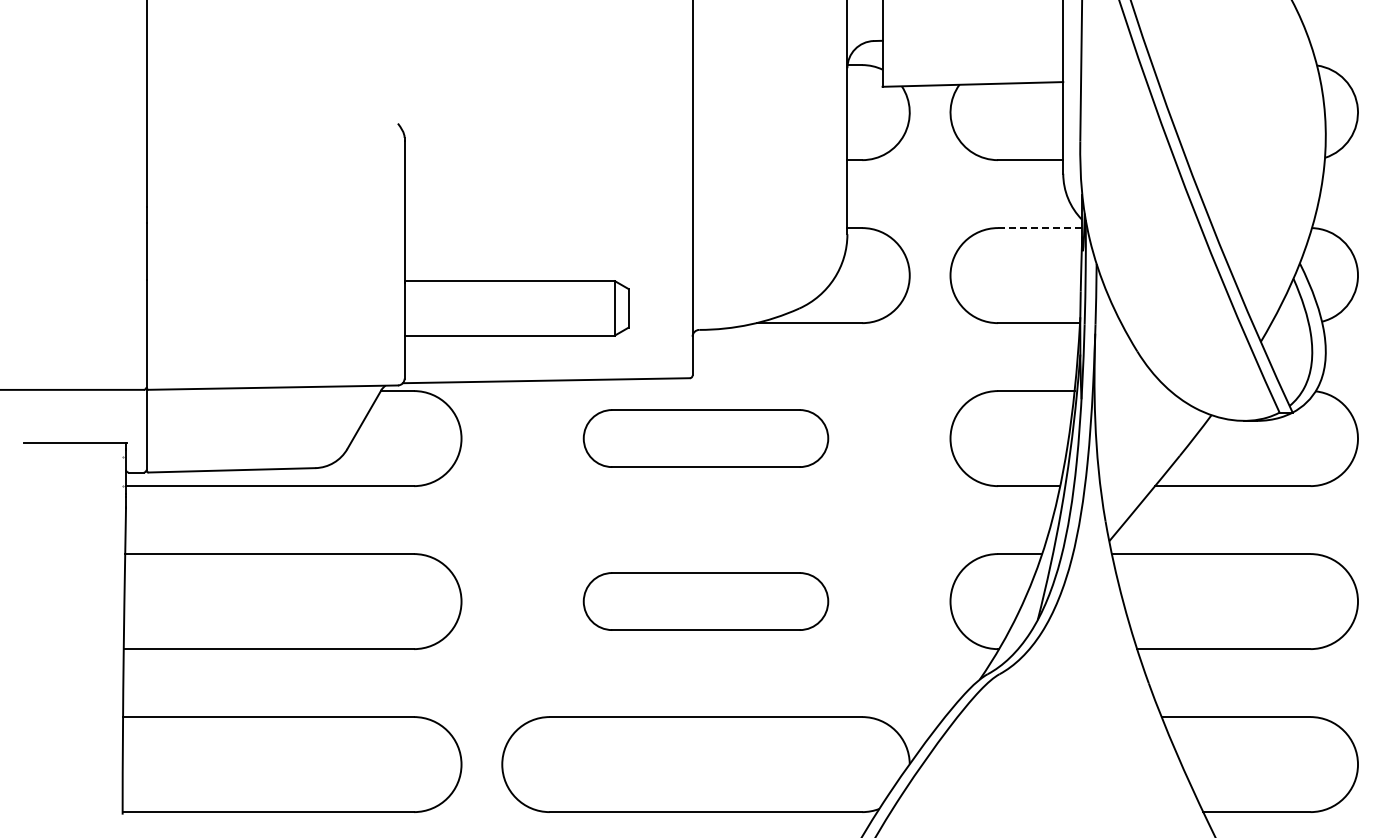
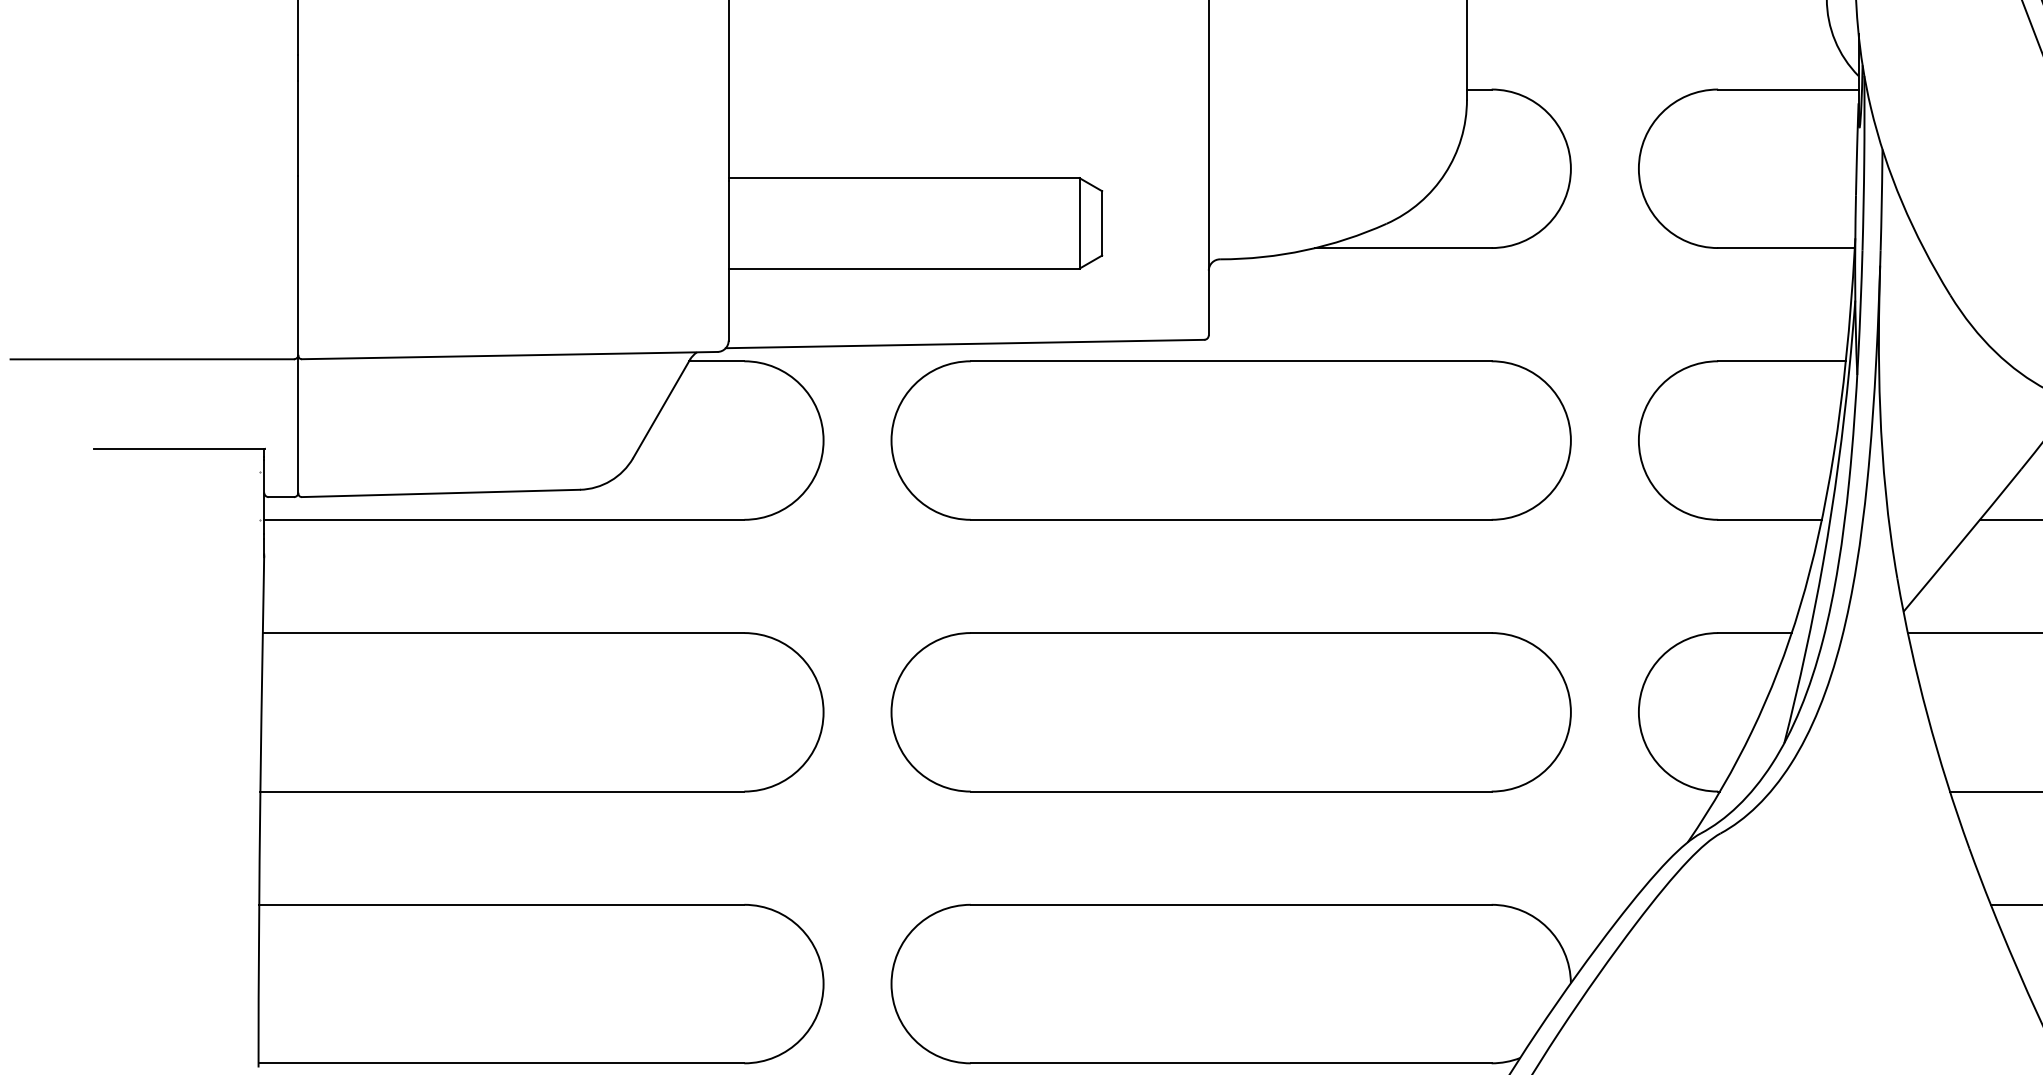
line: (1040, 228) -> (1788, 90), dashed -> solid
part: (705, 438) -> (1230, 440), size x1.67
part: (705, 601) -> (1230, 712), size x1.67

